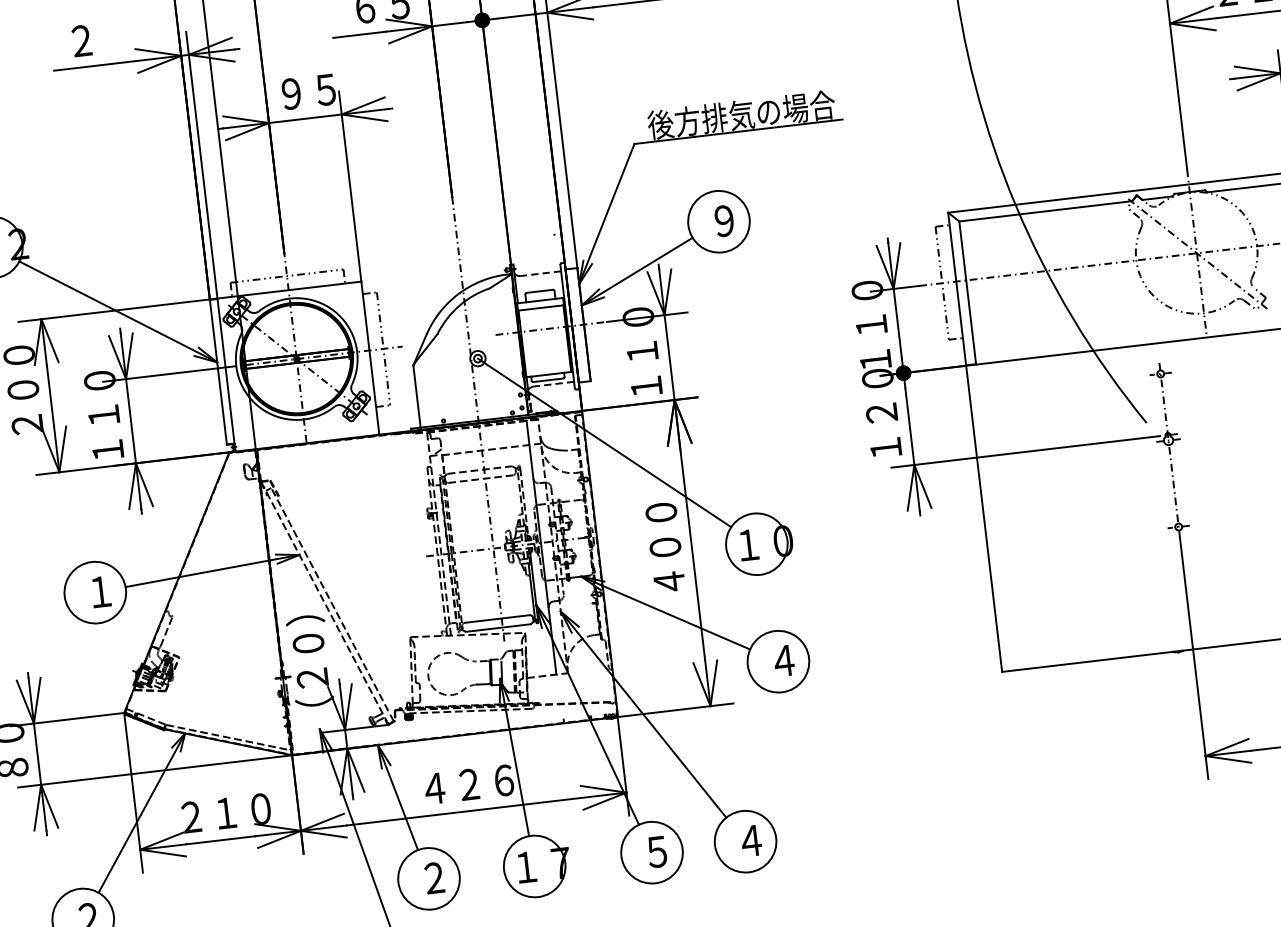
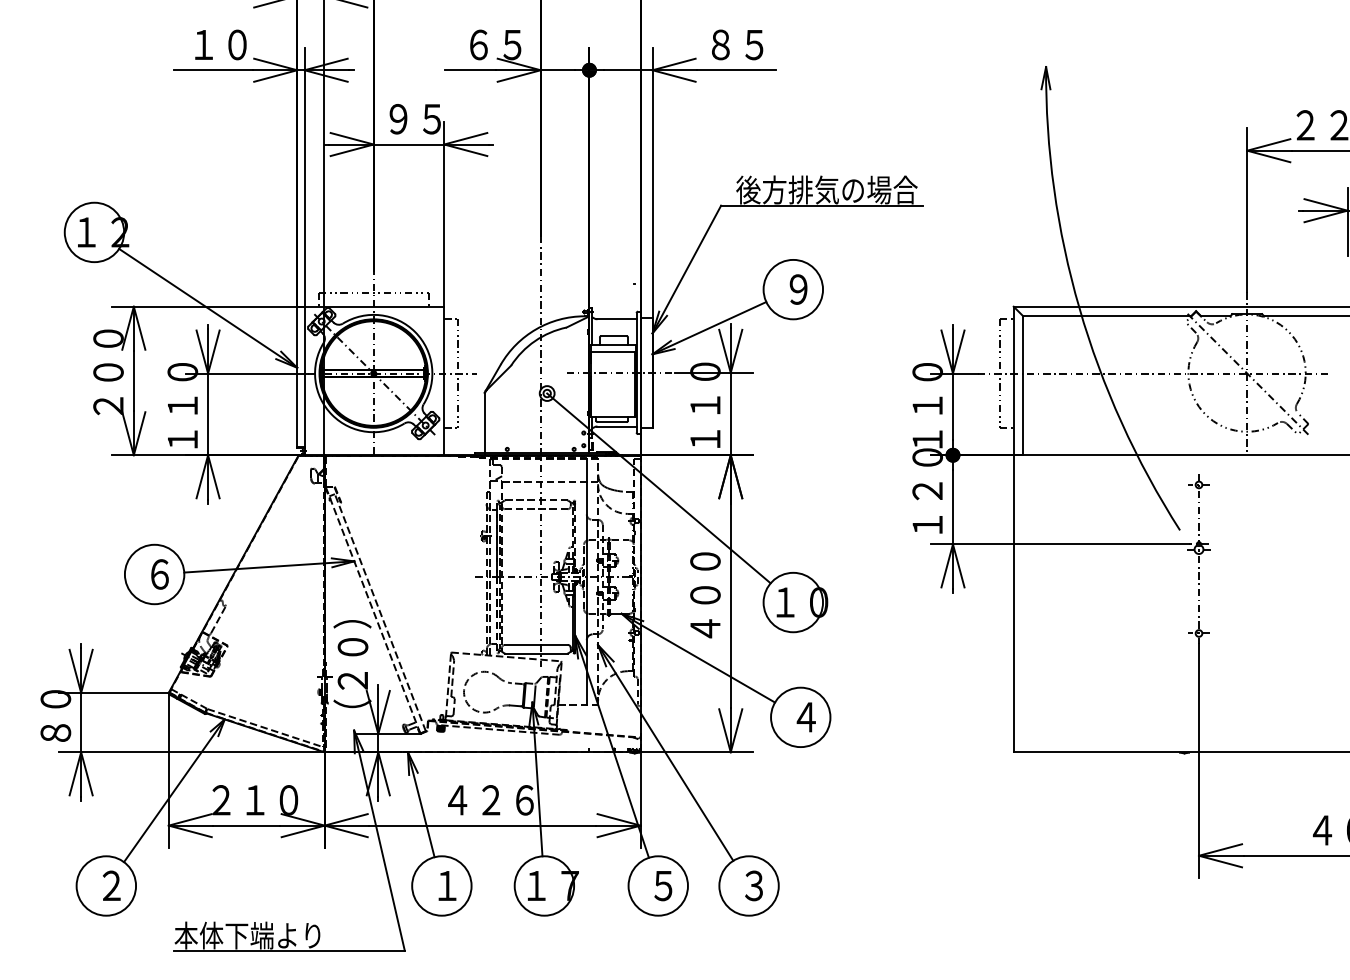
text: (99, 38) -> (220, 44), ２ -> １０
line: (541, 273) -> (617, 319), dashed -> solid
line: (554, 384) -> (617, 426), dashed -> solid
text: (101, 591) -> (160, 574), １ -> ６
text: (751, 840) -> (754, 885), ４ -> ３
text: (434, 877) -> (447, 885), ２ -> １

